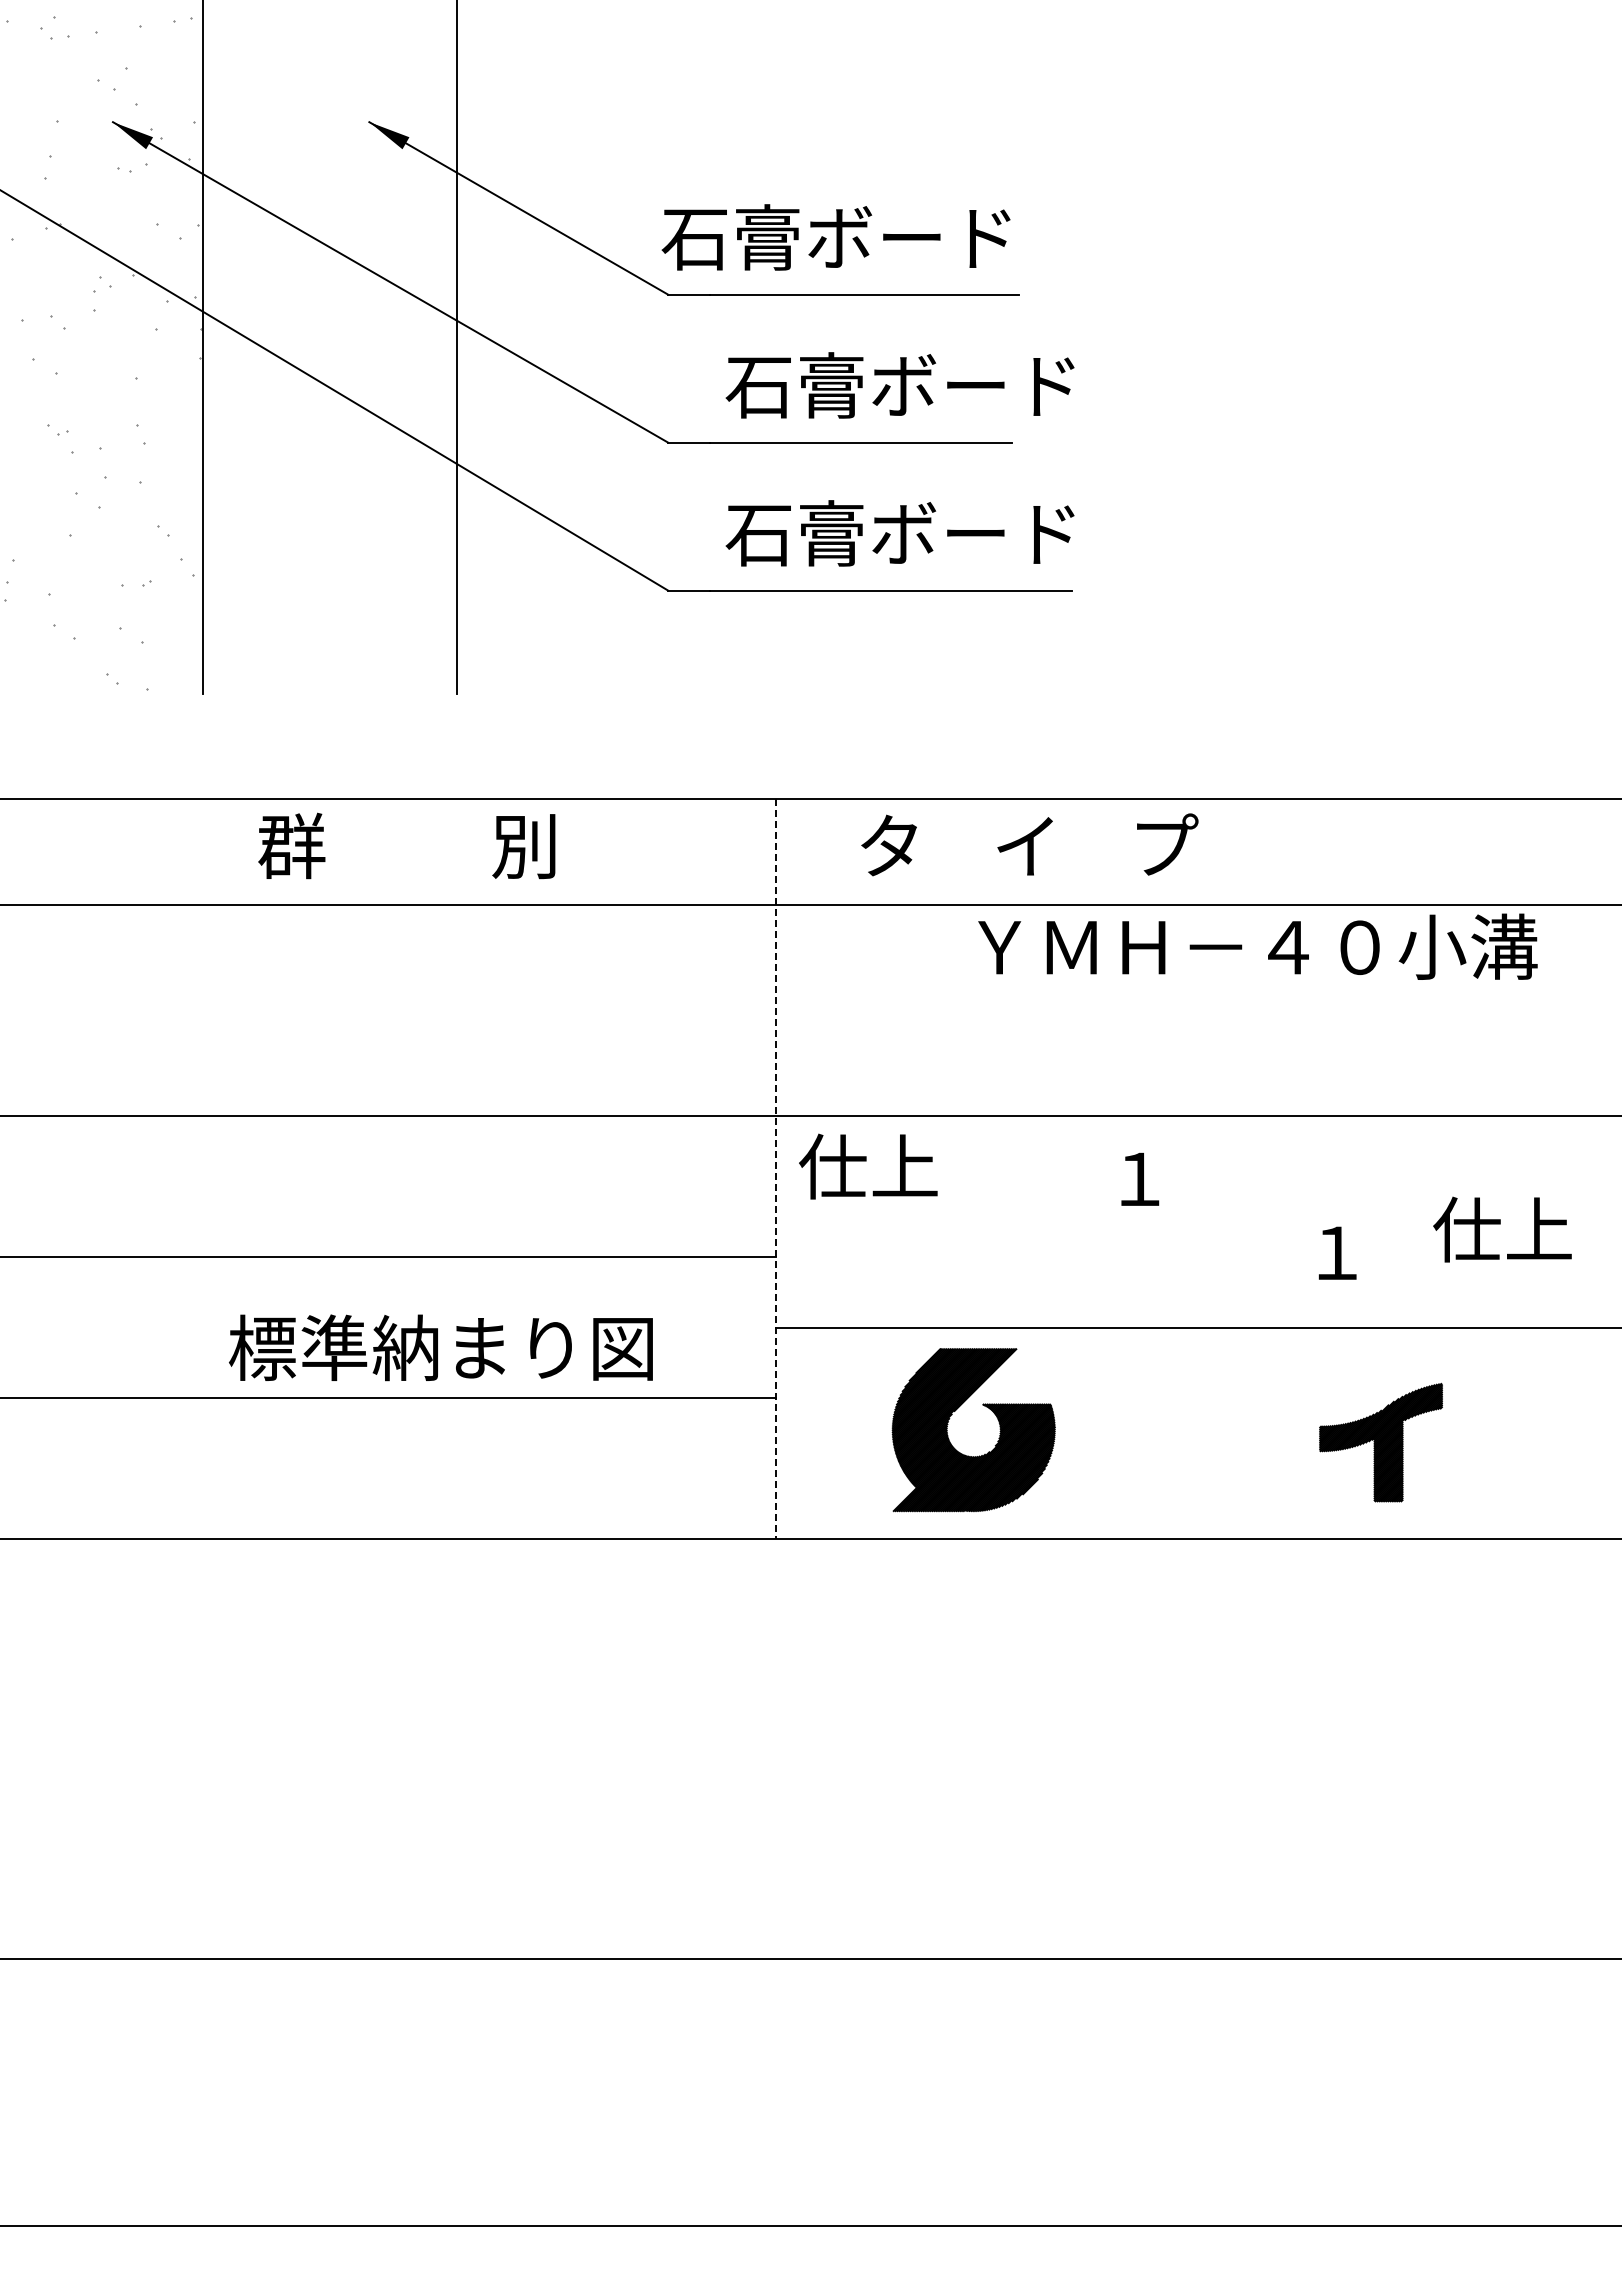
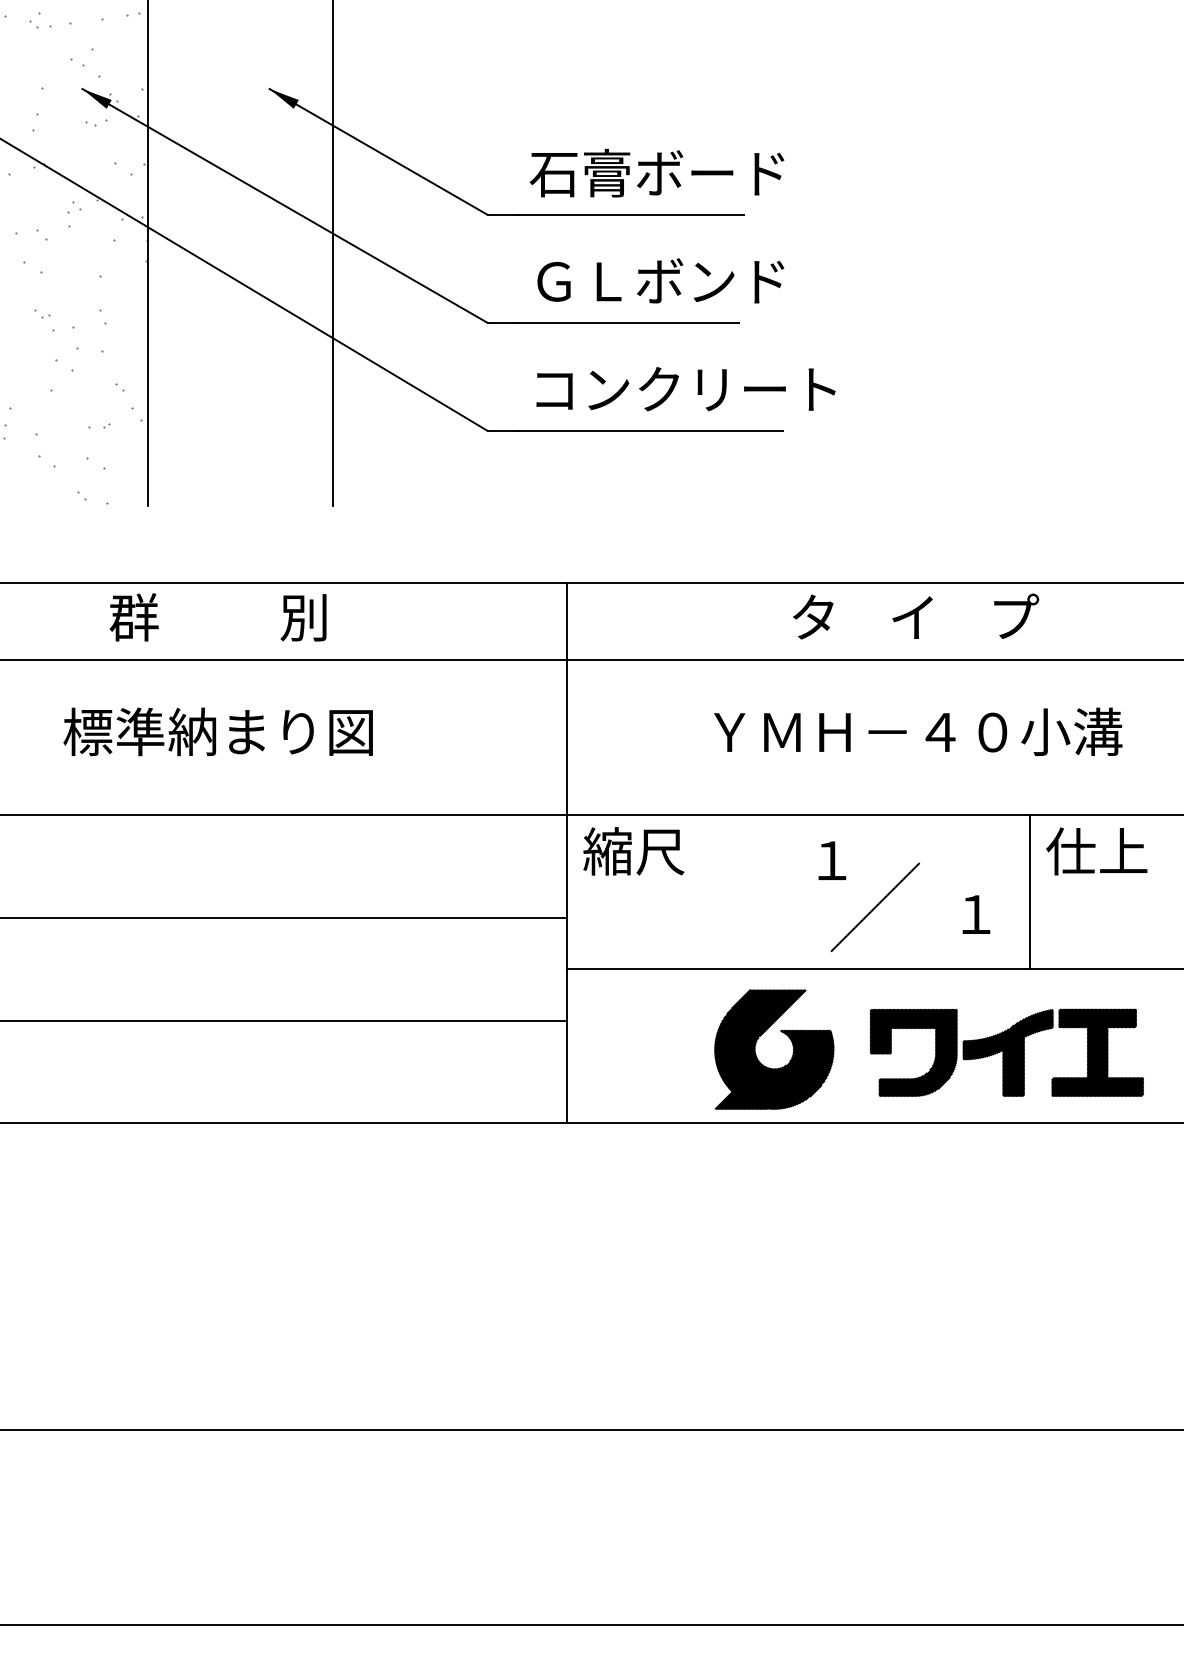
text: (835, 237) -> (656, 173), moved
text: (865, 385) -> (631, 281), 石膏ボード -> ＧＬボンド
text: (934, 533) -> (682, 389), 石膏ボード -> コンクリート
text: (1029, 844) -> (915, 616), moved
text: (406, 845) -> (217, 617), moved
text: (1257, 946) -> (917, 731), moved
text: (868, 1166) -> (633, 851), 仕上 -> 縮尺
line: (776, 1169) -> (566, 853), dashed -> solid
line: (1410, 1221) -> (1029, 891), added
text: (1502, 1229) -> (1096, 851), moved
line: (1198, 1242) -> (874, 906), added
text: (440, 1347) -> (217, 731), moved
part: (1221, 1442) -> (891, 1052), added
part: (1503, 1442) -> (1097, 1052), added
part: (965, 1454) -> (768, 1067), moved

